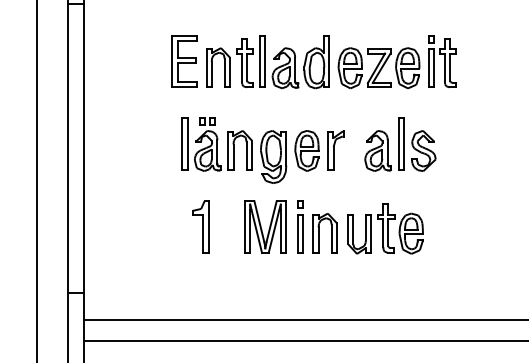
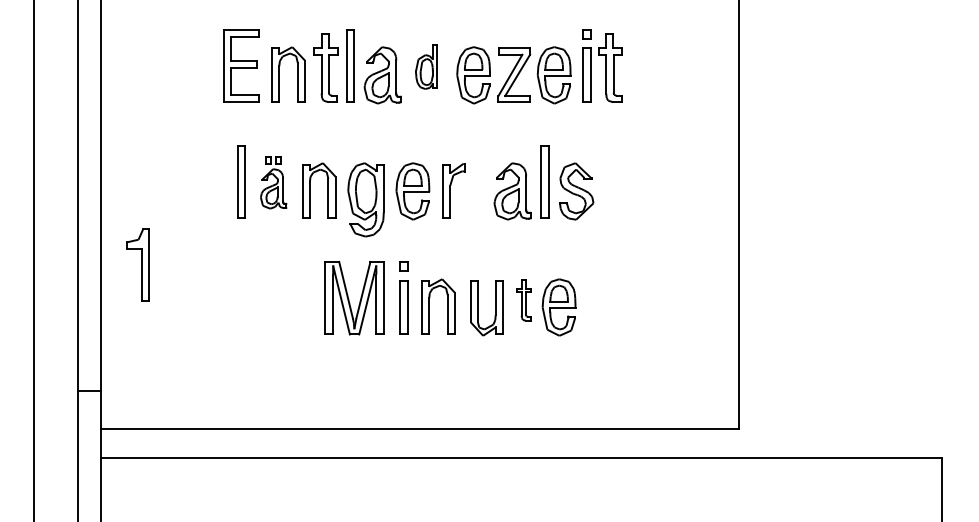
part: (316, 61) -> (426, 66), size x0.6
part: (207, 144) -> (273, 182), size x0.7
part: (200, 226) -> (137, 264), moved
part: (386, 228) -> (524, 300), size x0.6

